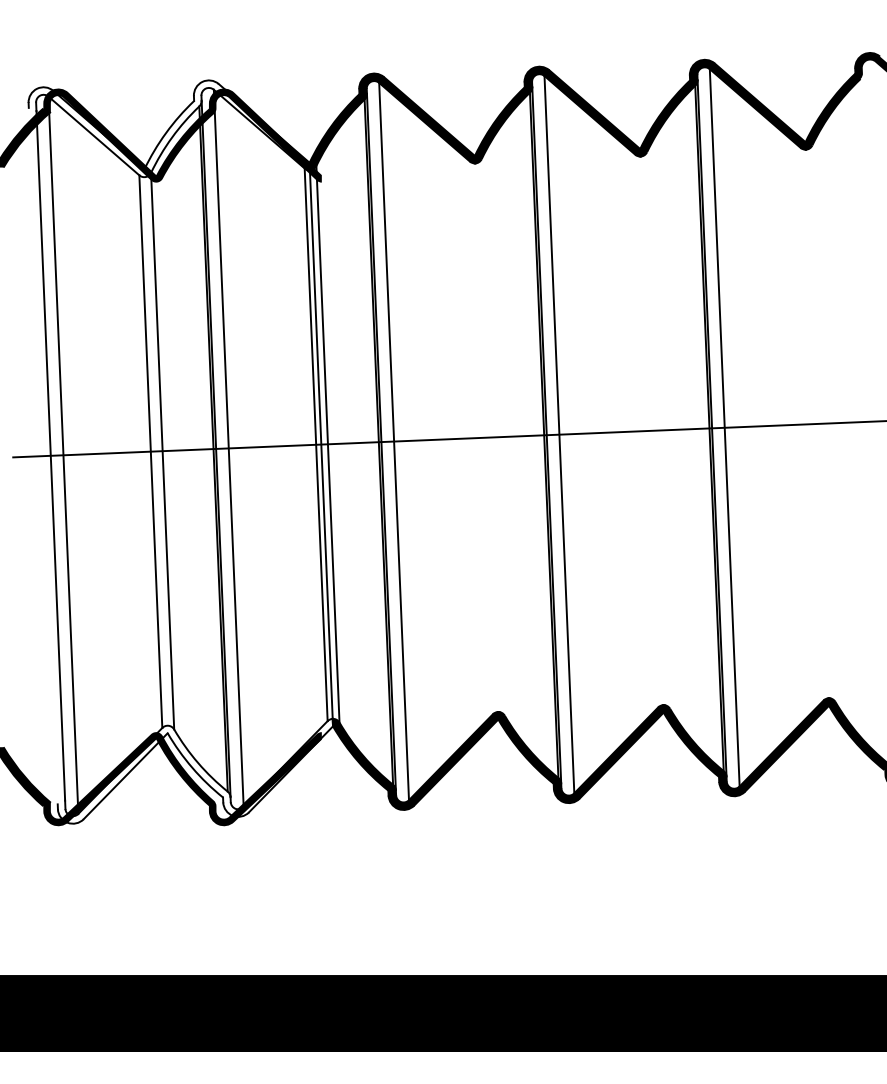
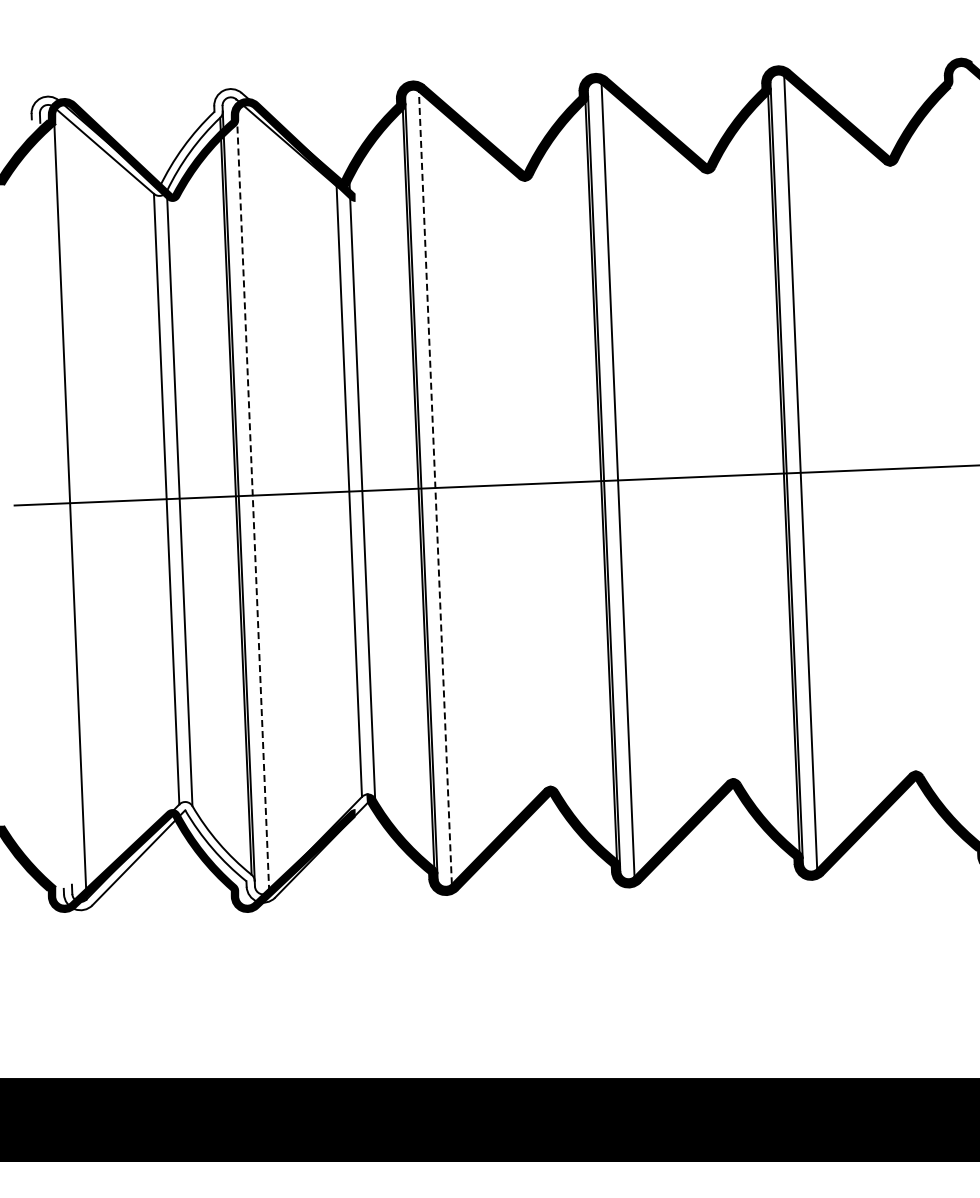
line: (394, 441) -> (435, 488), solid -> dashed
line: (320, 444) -> (354, 491), removed
line: (228, 448) -> (252, 495), solid -> dashed
line: (50, 455) -> (55, 503), removed

